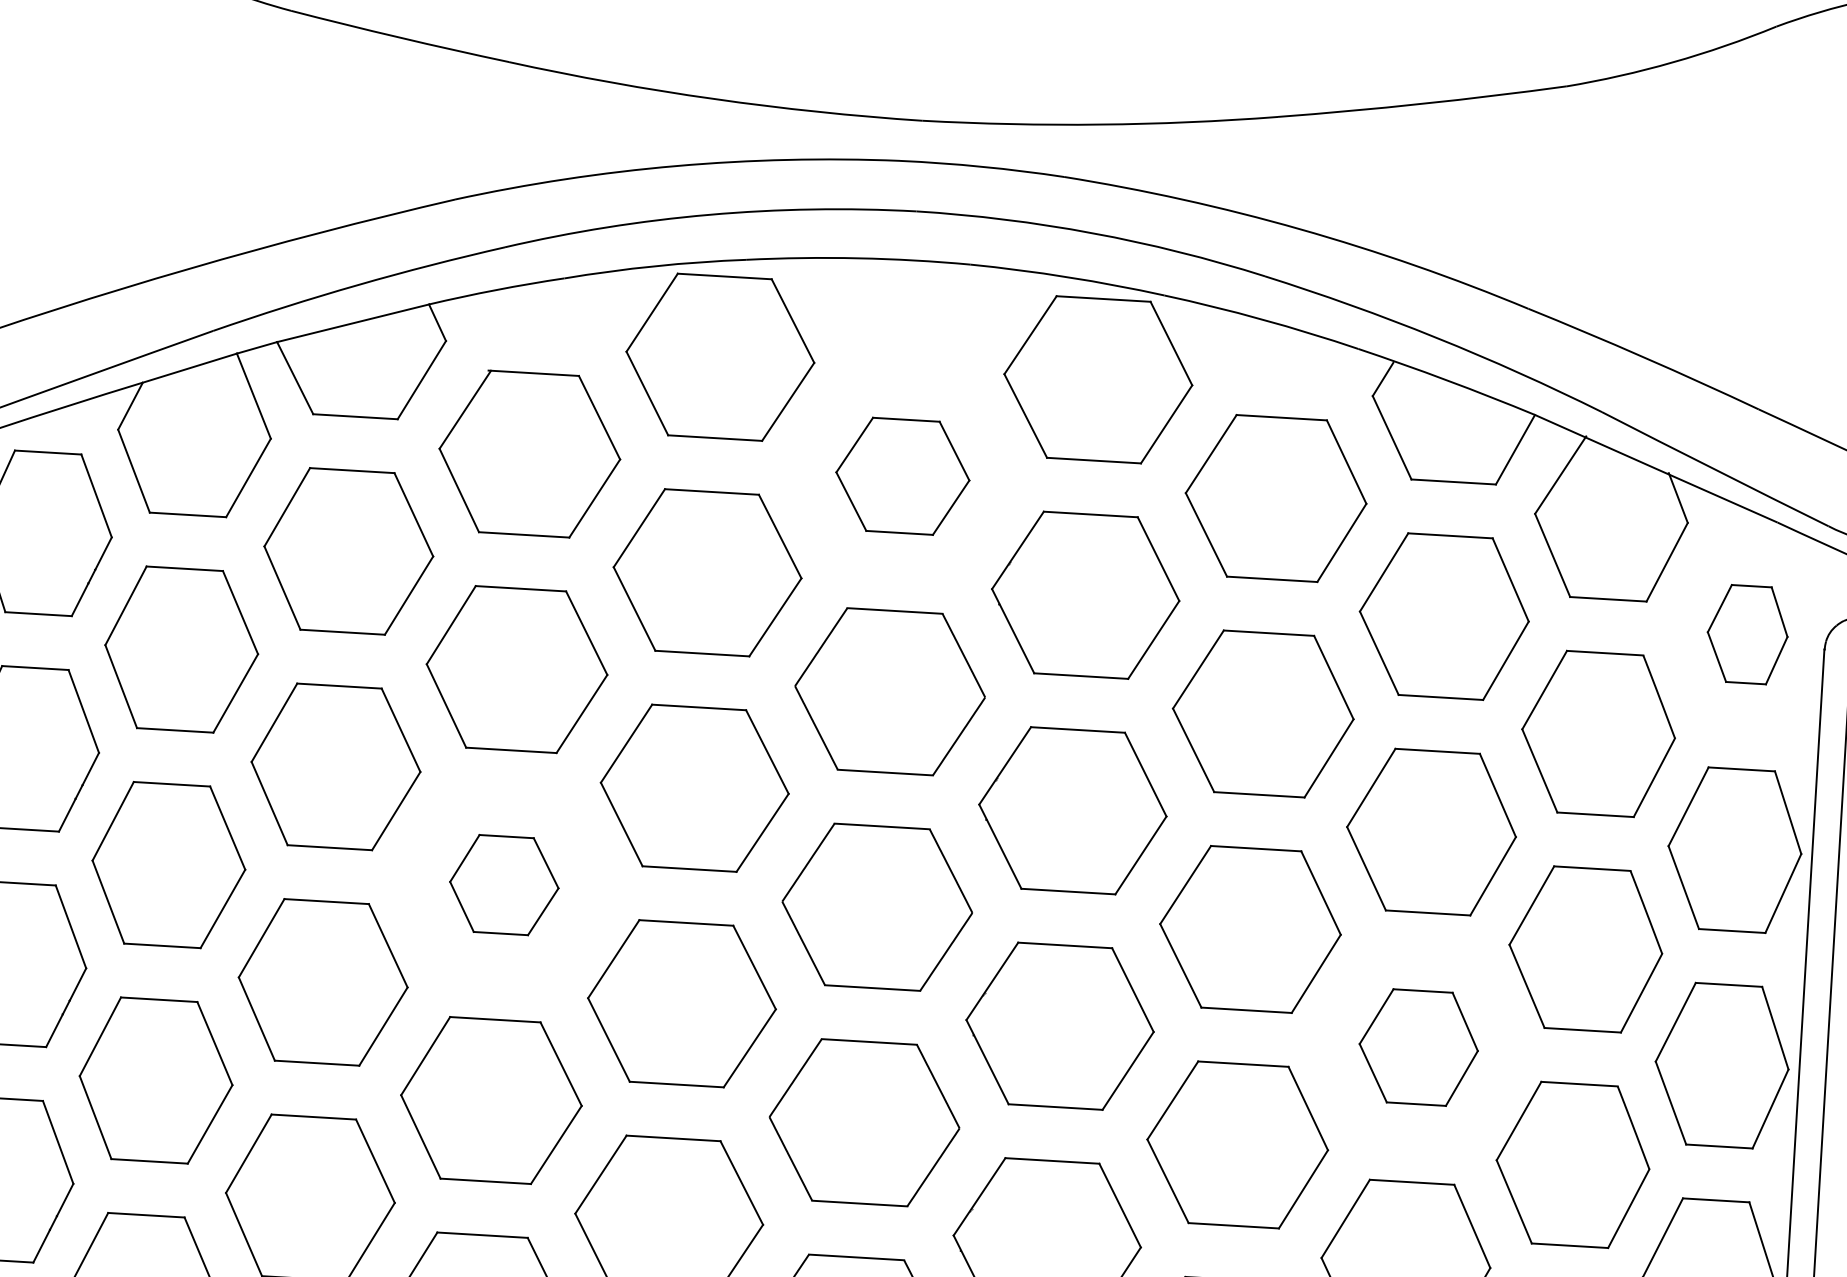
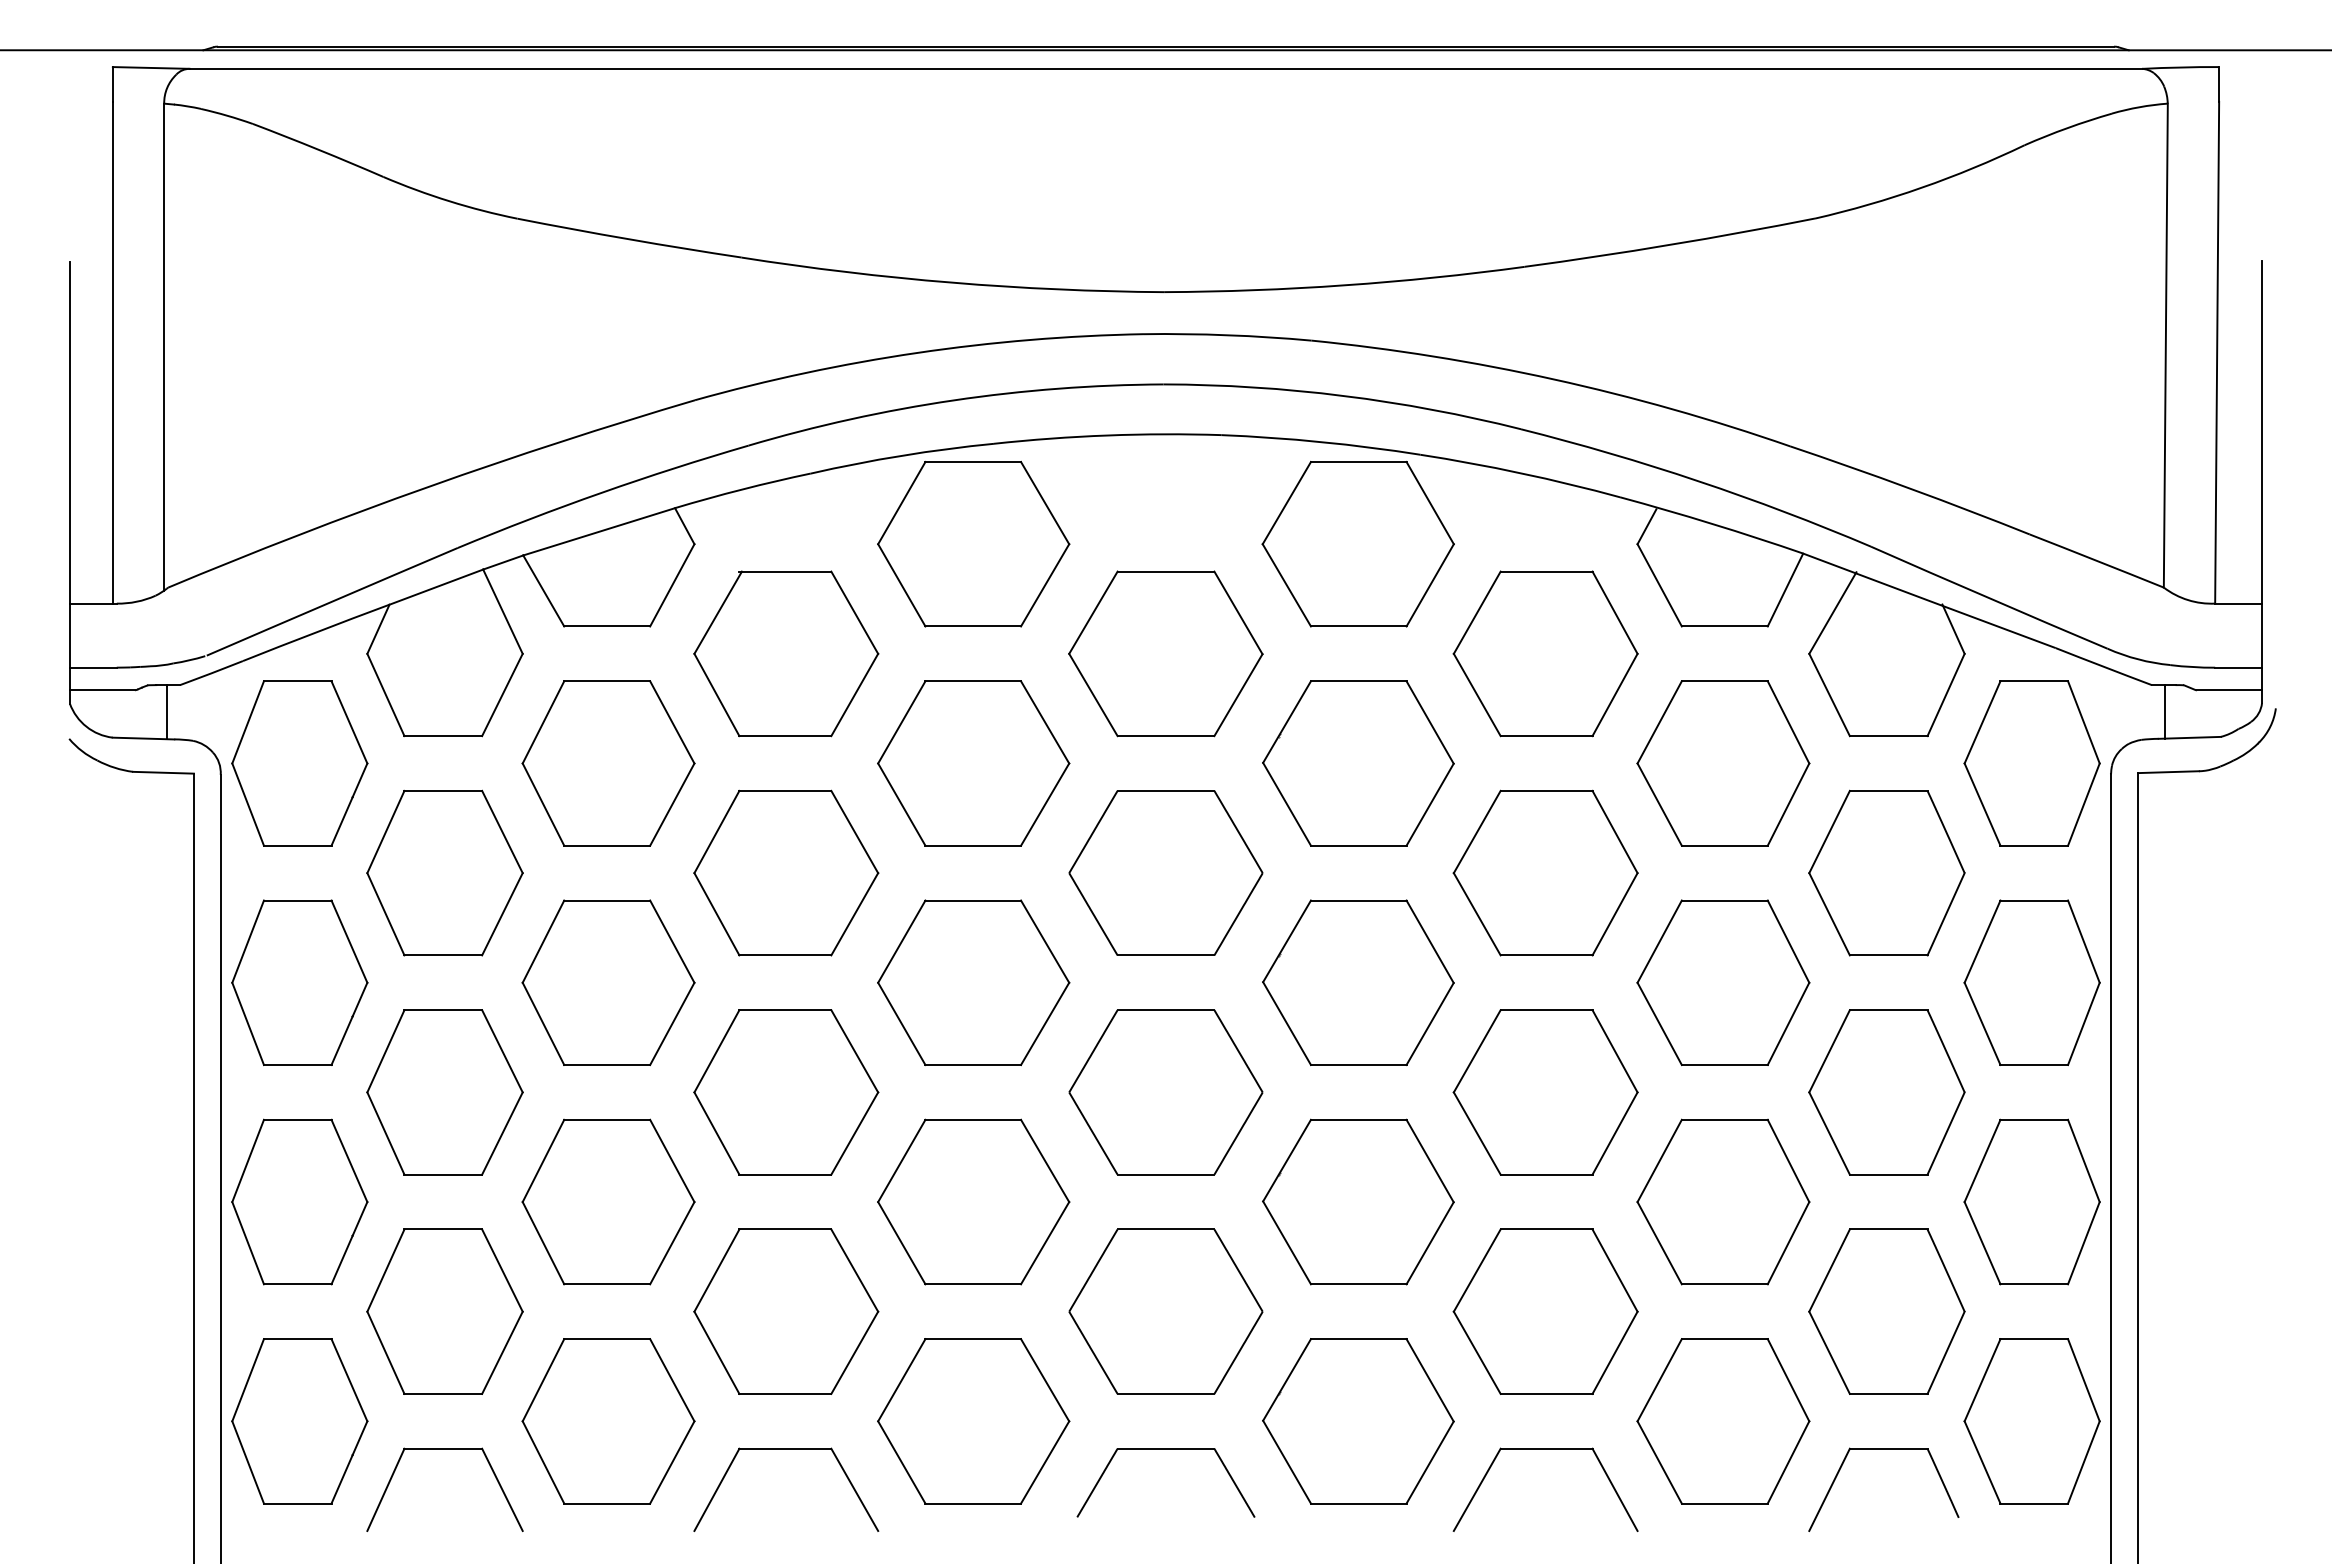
part: (902, 475) -> (1165, 653), size x1.43
part: (1747, 634) -> (2031, 763), size x1.67
part: (504, 885) -> (786, 1092), size x1.67
part: (1418, 1047) -> (1723, 1201), size x1.43

